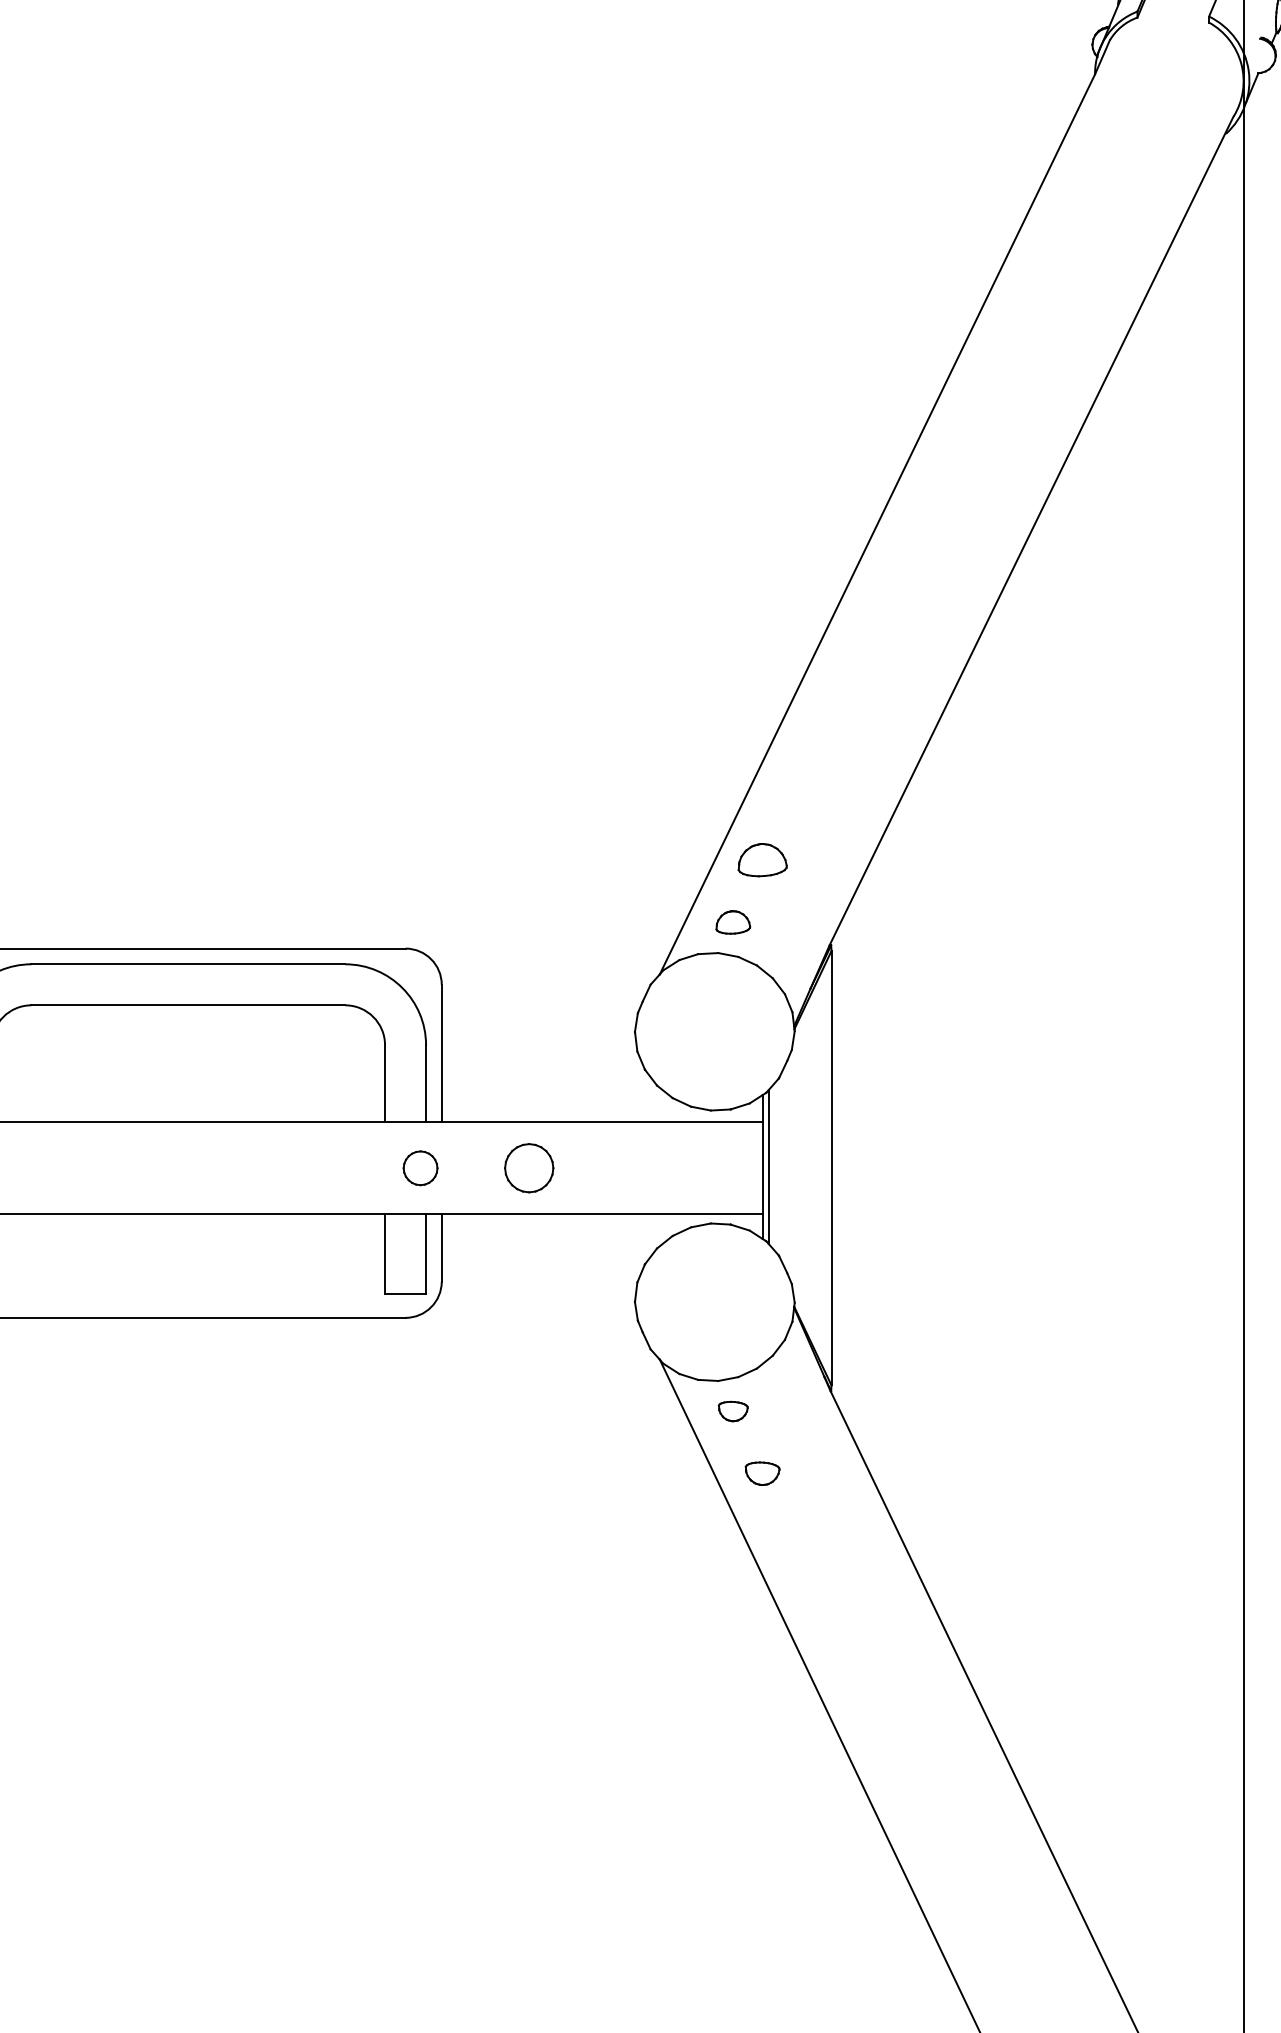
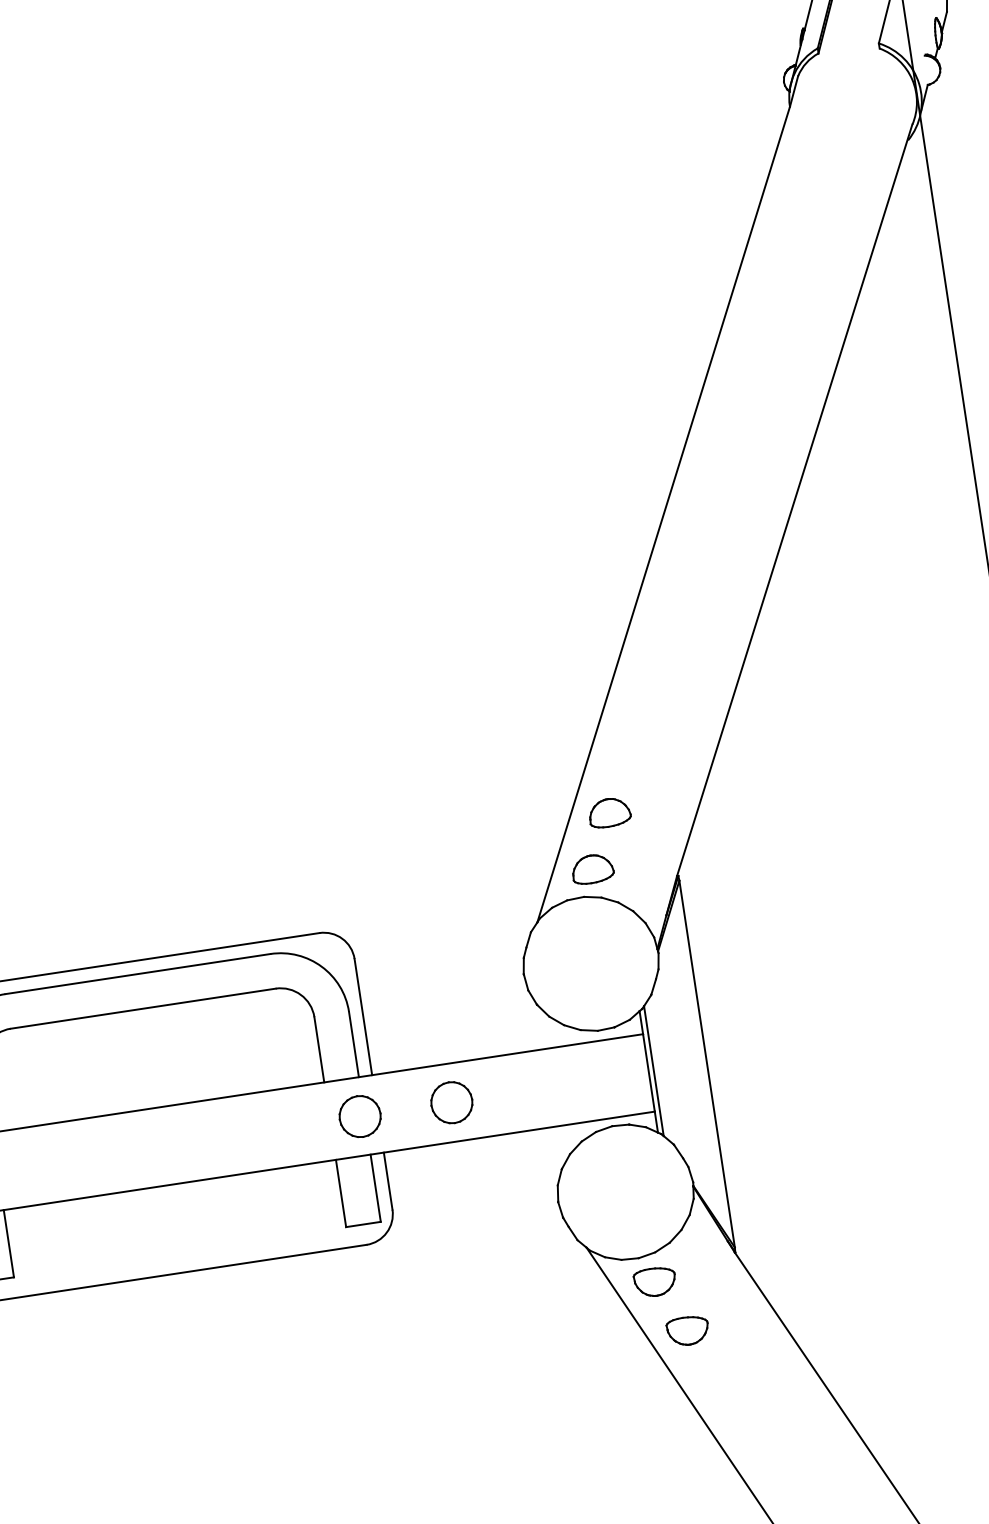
part: (733, 922) -> (592, 869), size x1.43
part: (420, 1168) -> (360, 1116), size x1.43
part: (733, 1411) -> (655, 1282), size x1.67
part: (762, 1473) -> (687, 1330), size x1.43

